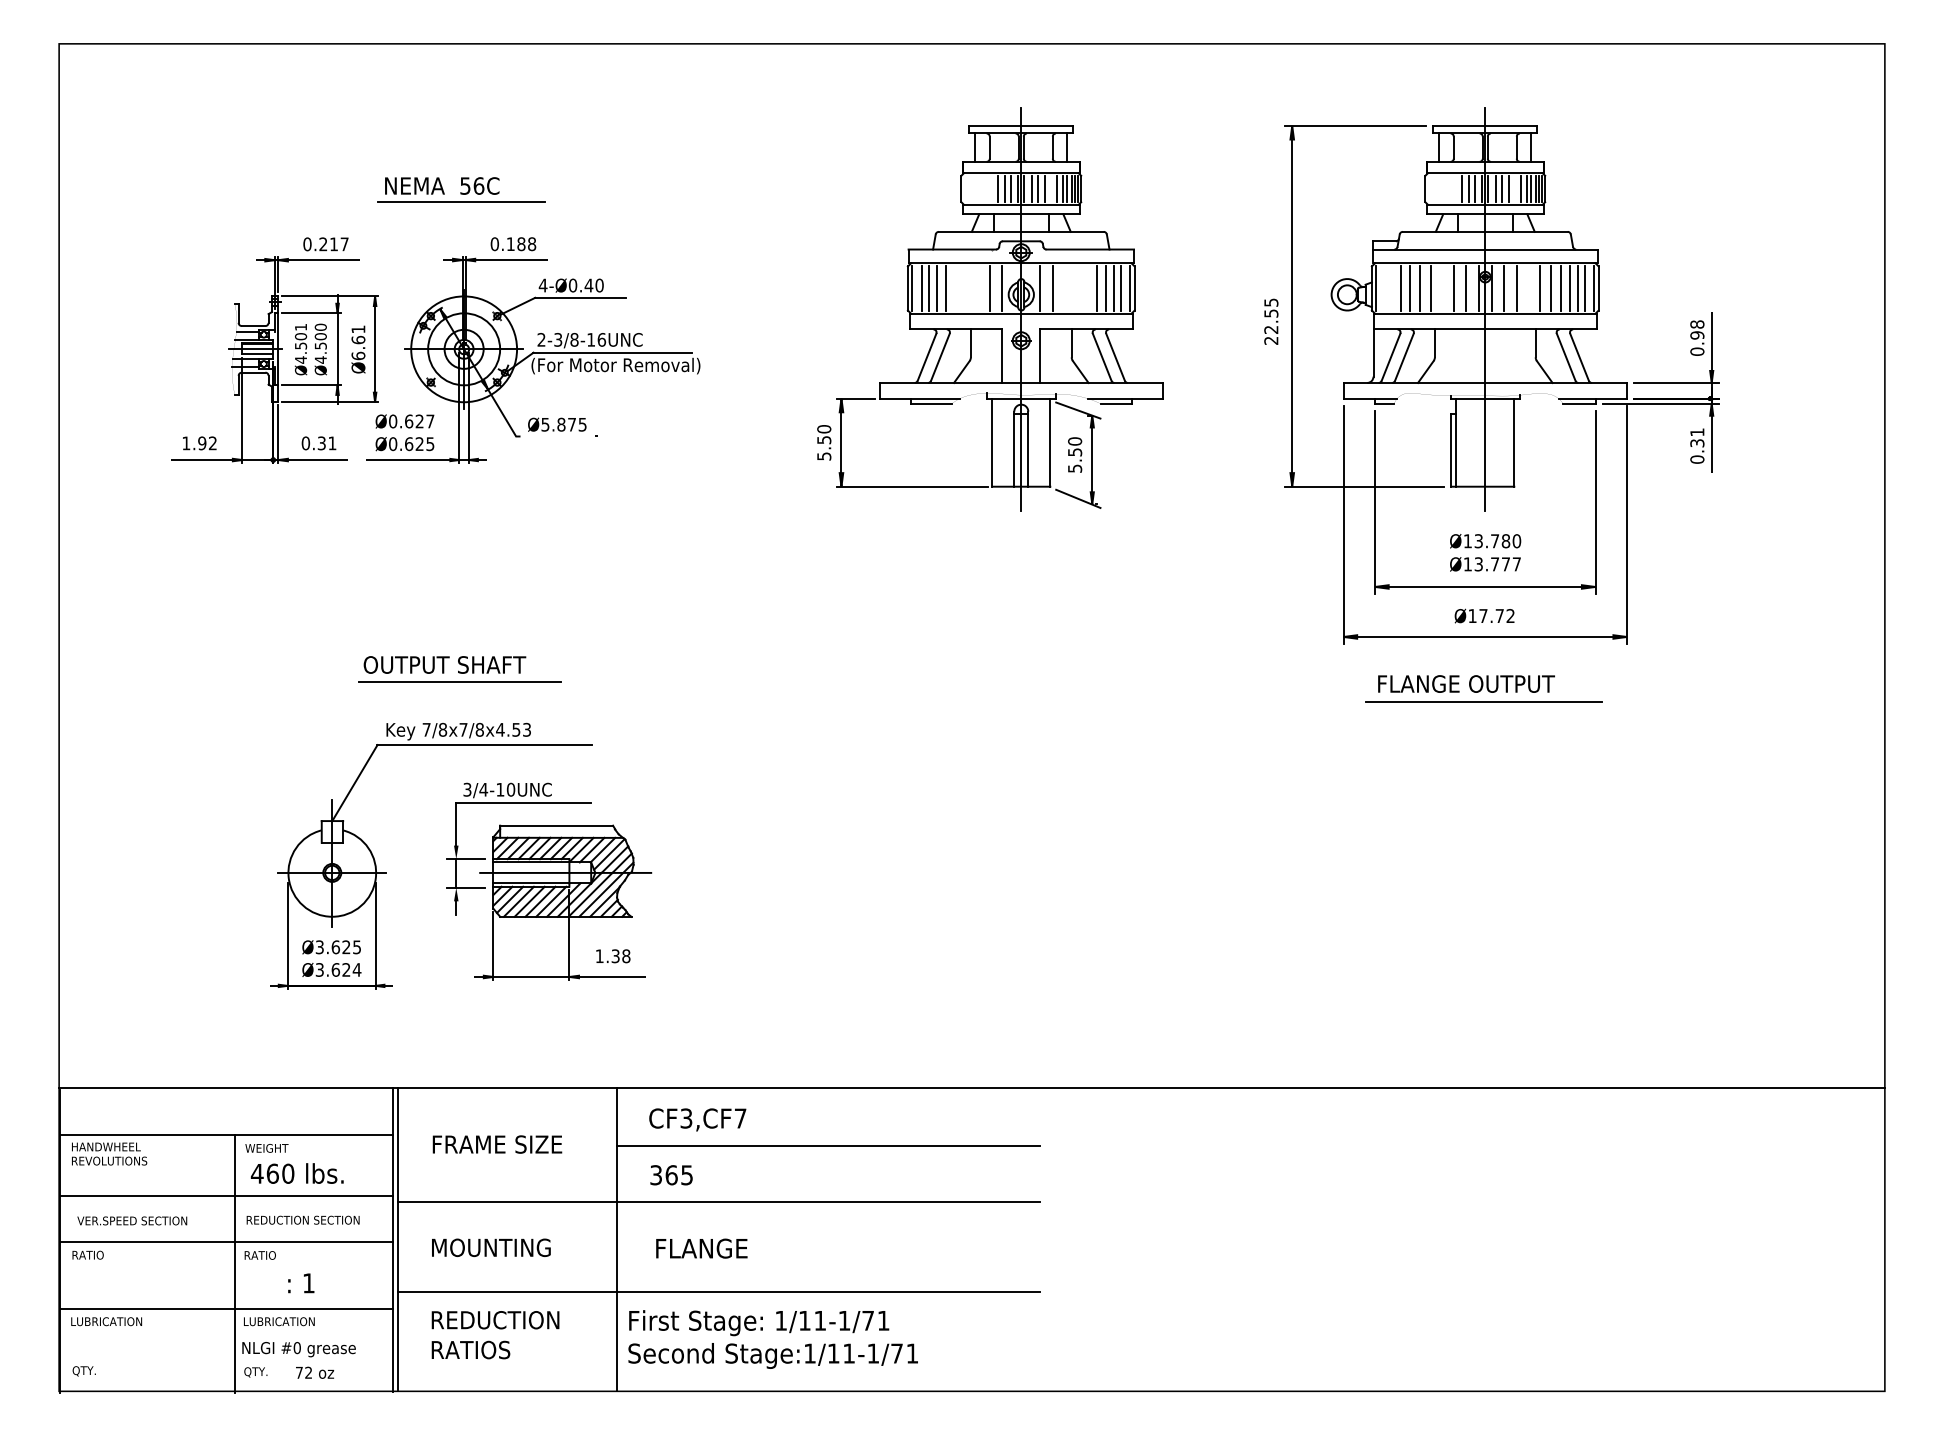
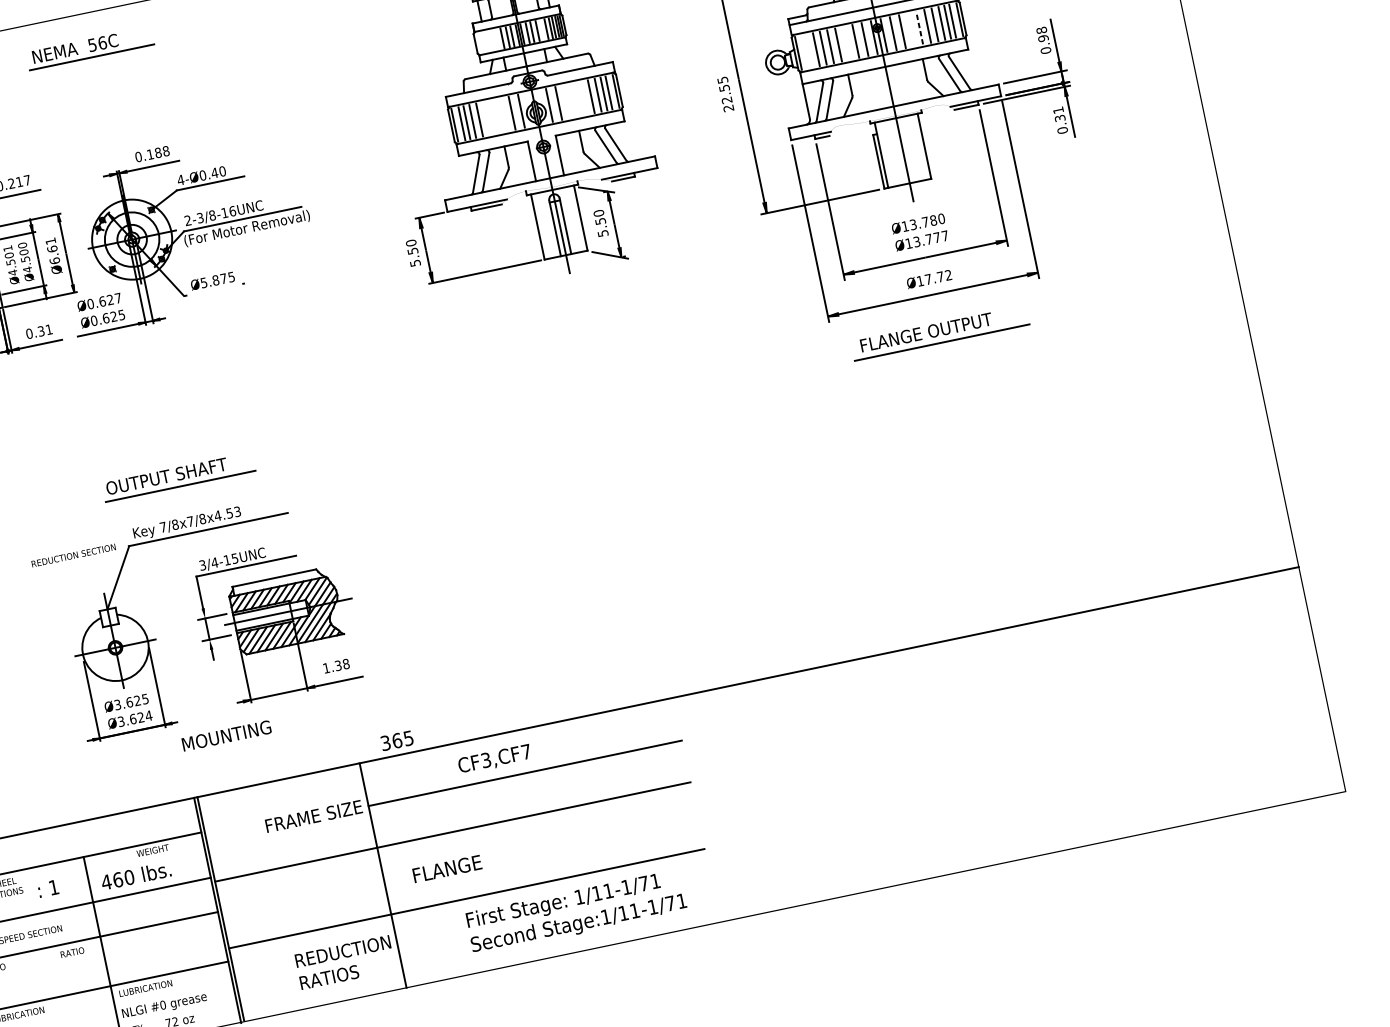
part: (461, 189) -> (90, 48), moved
line: (1540, 288) -> (920, 28), solid -> dashed
text: (510, 789) -> (234, 558), 3/4-10UNC -> 3/4-15UNC
text: (697, 1119) -> (494, 759), moved
text: (497, 1144) -> (313, 816), moved
text: (266, 1148) -> (152, 850), moved
text: (671, 1175) -> (397, 740), moved
text: (302, 1219) -> (73, 555), moved
text: (491, 1247) -> (226, 735), moved
text: (259, 1255) -> (71, 952), moved
text: (301, 1283) -> (48, 888), moved
text: (495, 1335) -> (345, 962), moved
text: (772, 1339) -> (575, 912), moved

